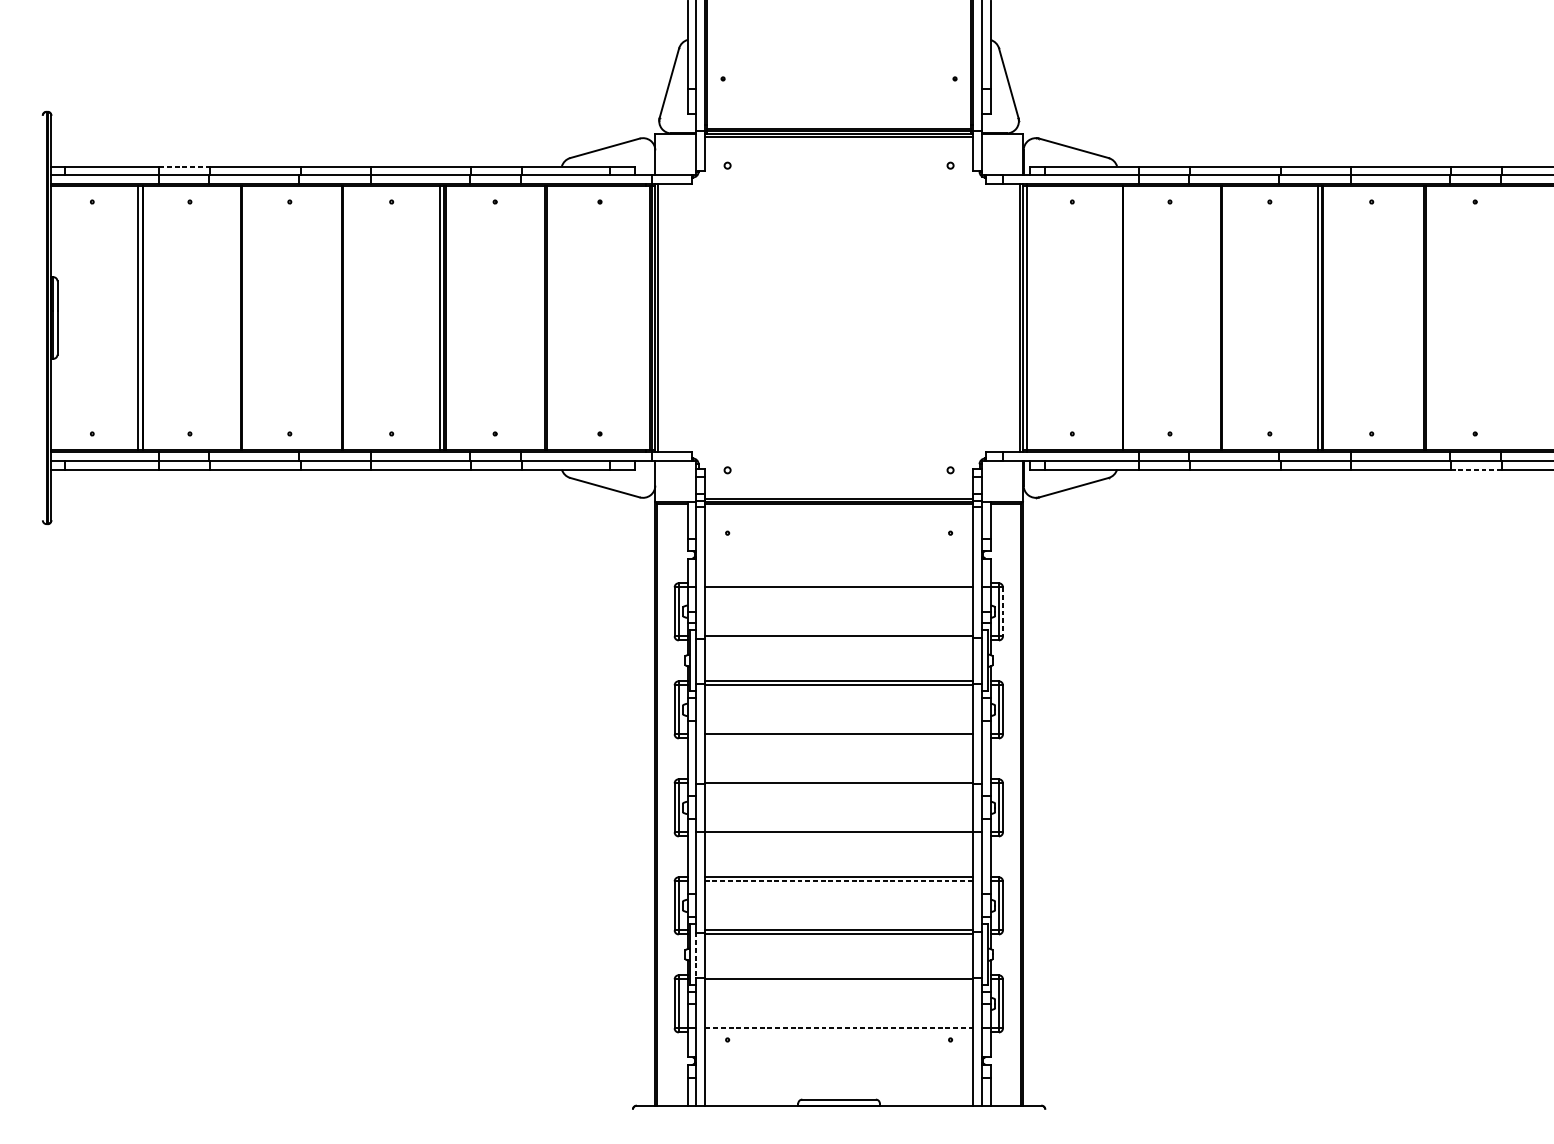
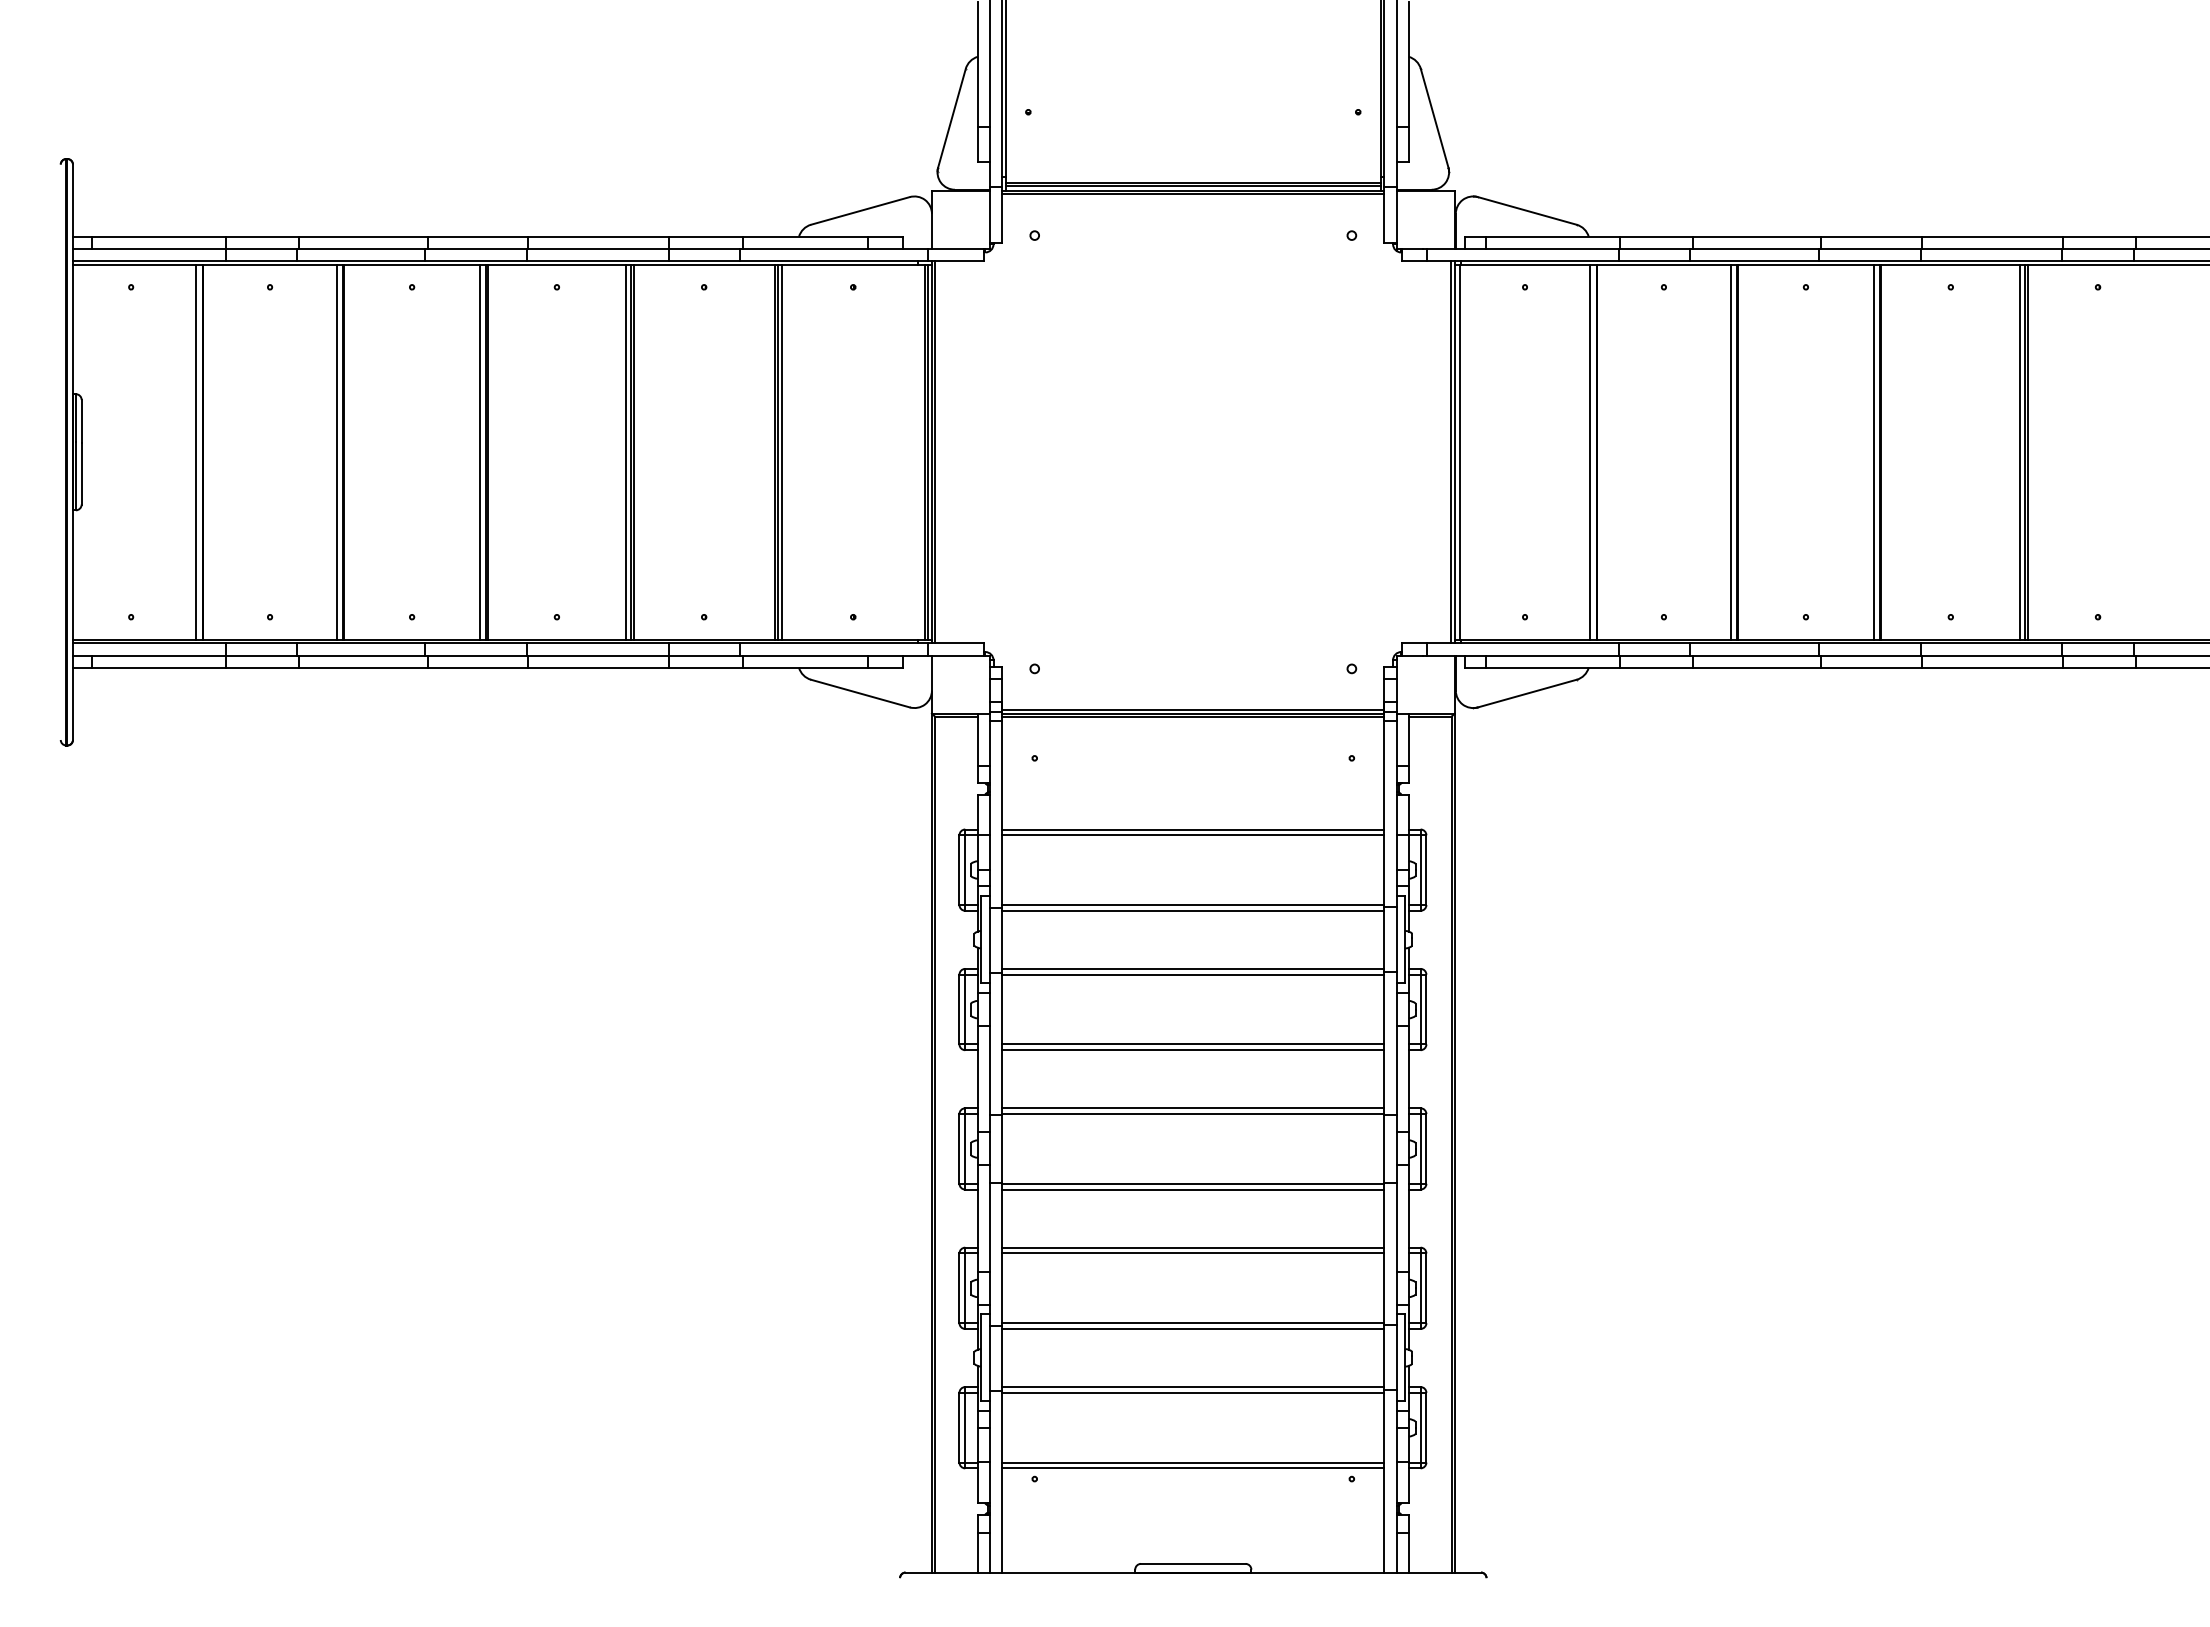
line: (185, 166) -> (263, 236), dashed -> solid
line: (236, 317) -> (336, 451), added
line: (337, 317) -> (480, 451), added
line: (549, 317) -> (781, 451), added
line: (1118, 317) -> (1590, 451), added
line: (1216, 317) -> (1730, 451), added
line: (1420, 317) -> (2020, 451), added
line: (1476, 469) -> (2099, 667), dashed -> solid
line: (839, 583) -> (1193, 829), added
line: (1003, 612) -> (1426, 870), dashed -> solid
line: (839, 640) -> (1193, 910), added
line: (839, 738) -> (1193, 1050), added
line: (839, 779) -> (1193, 1108), added
line: (839, 836) -> (1193, 1189), added
line: (839, 881) -> (1193, 1253), dashed -> solid
line: (696, 955) -> (990, 1359), dashed -> solid
line: (839, 975) -> (1193, 1387), added
line: (838, 1028) -> (1192, 1462), dashed -> solid
line: (839, 1032) -> (1193, 1468), added

